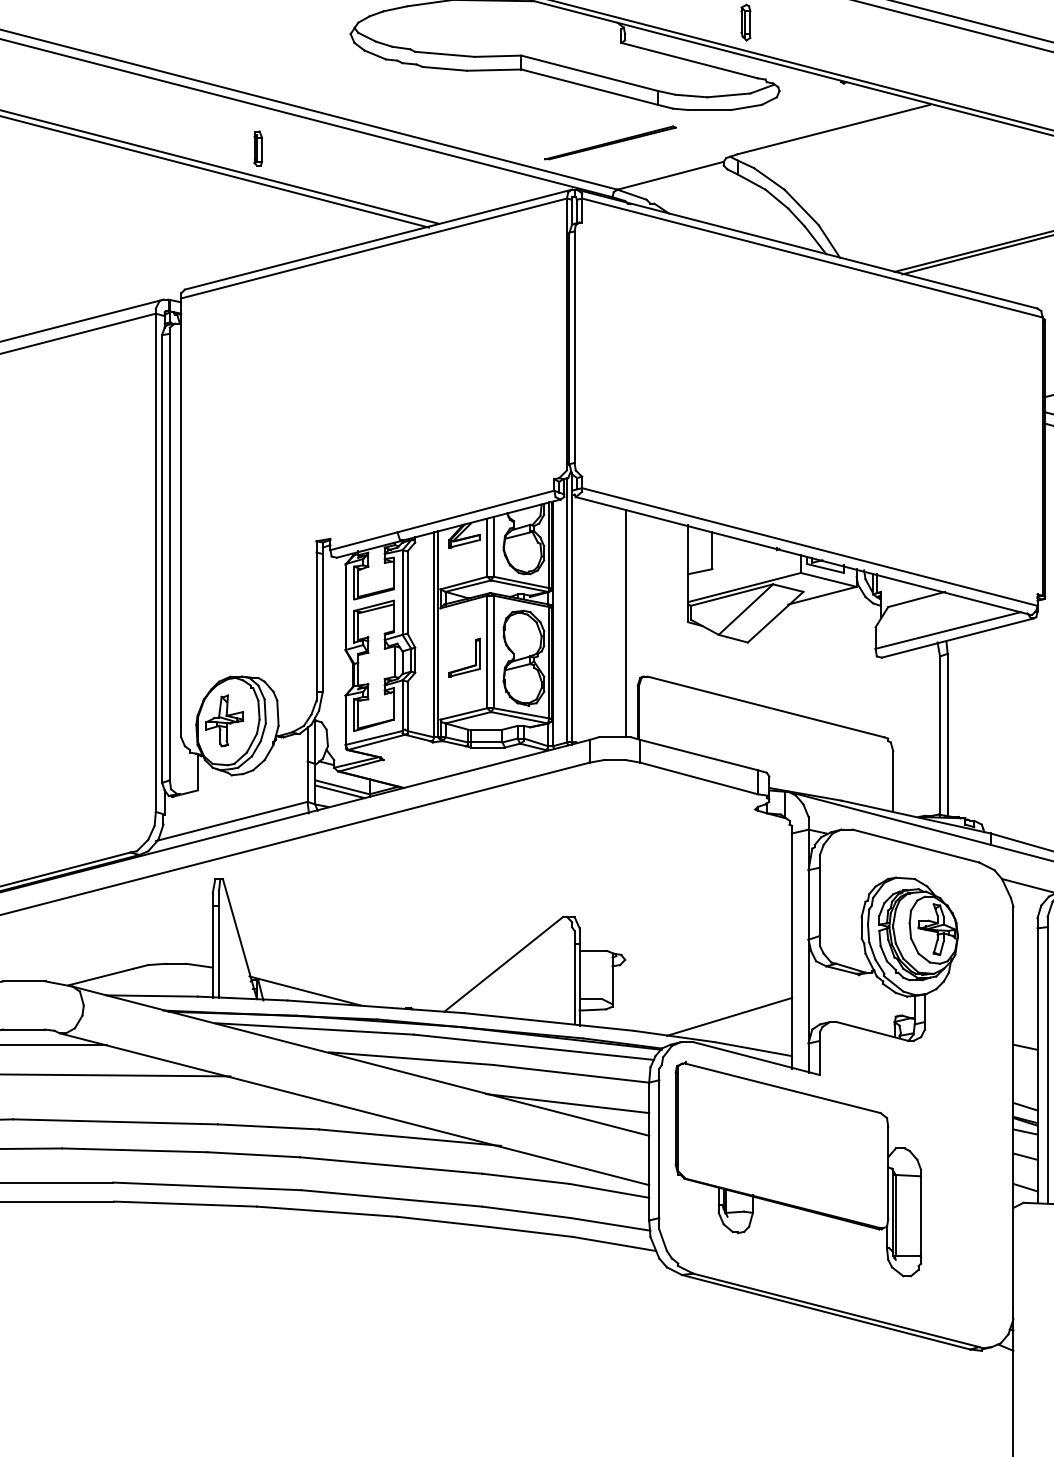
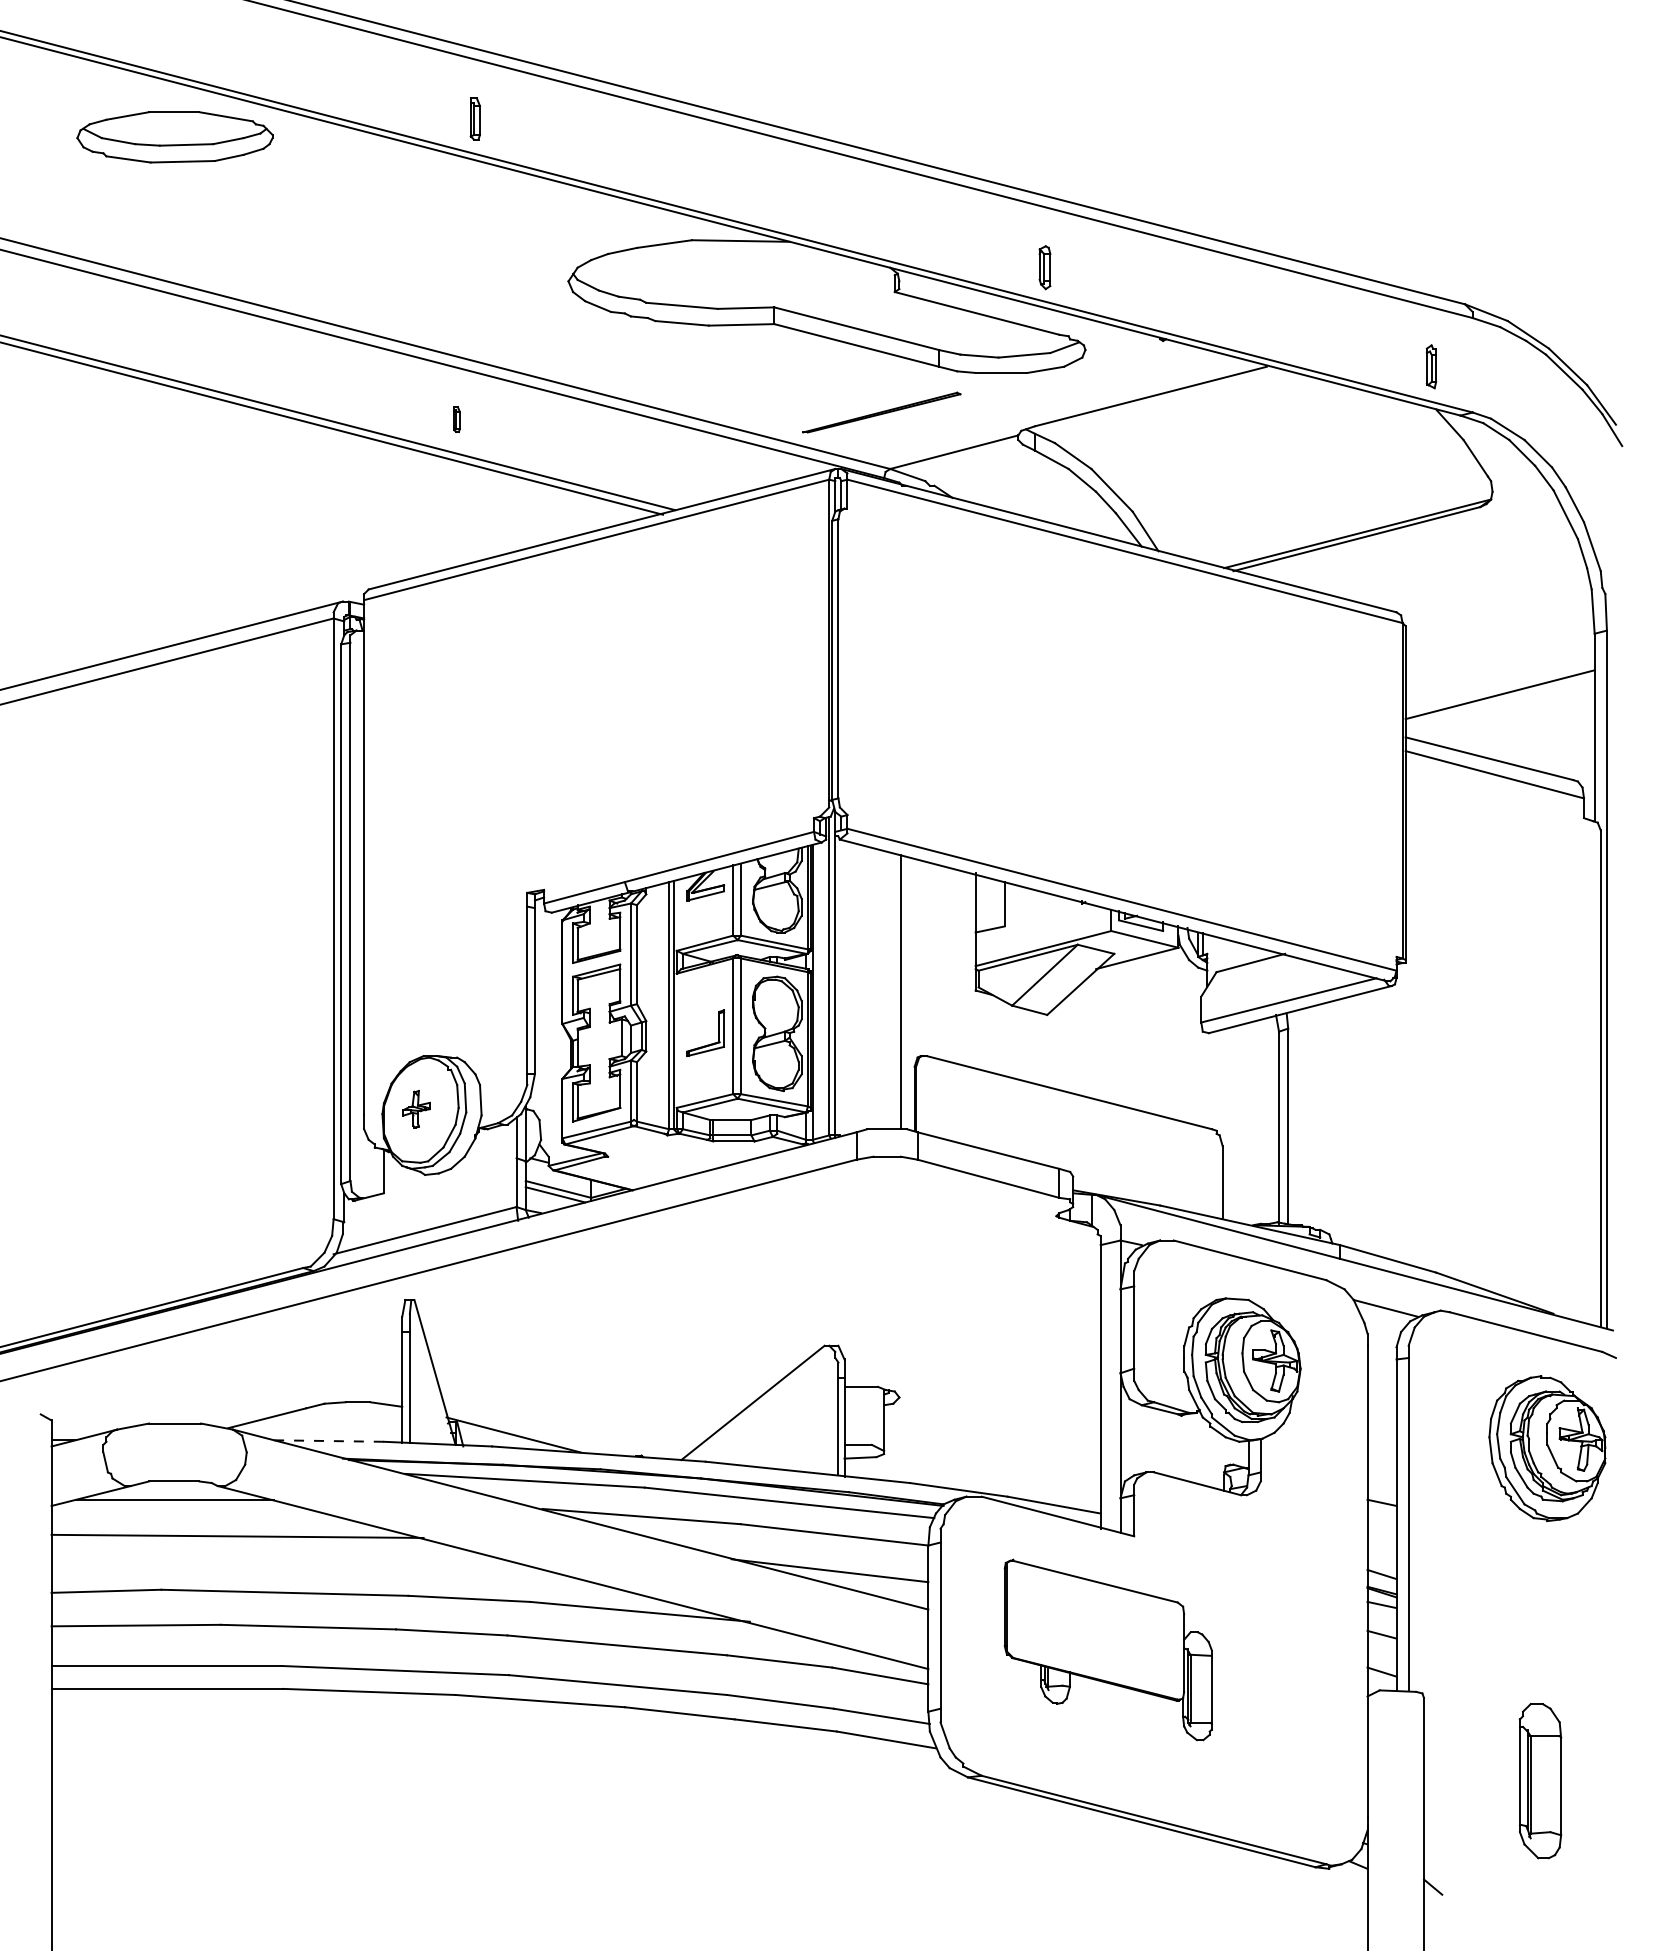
part: (257, 148) -> (456, 419), size x0.6
part: (224, 720) -> (416, 1108), size x0.6
line: (152, 996) -> (329, 1441), solid -> dashed
line: (728, 1017) -> (1024, 1466), removed
part: (798, 1168) -> (1108, 1649), size x0.7

